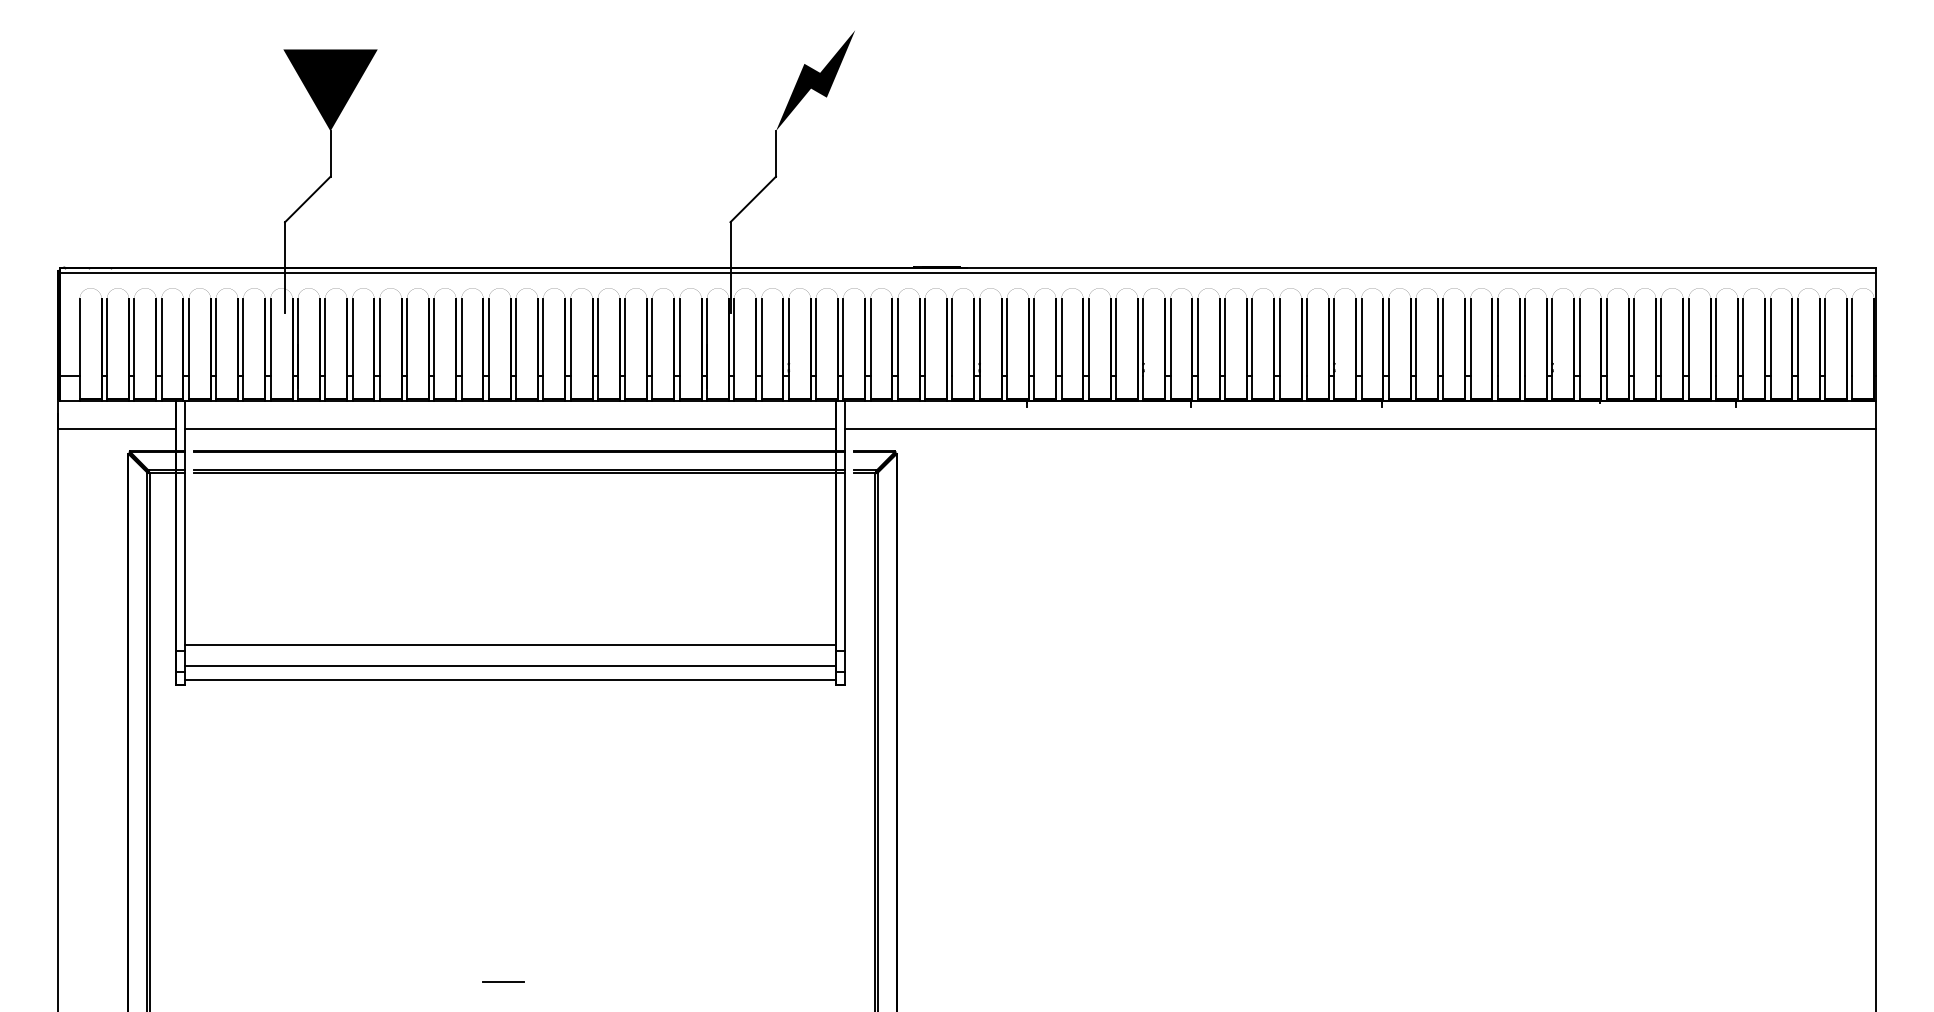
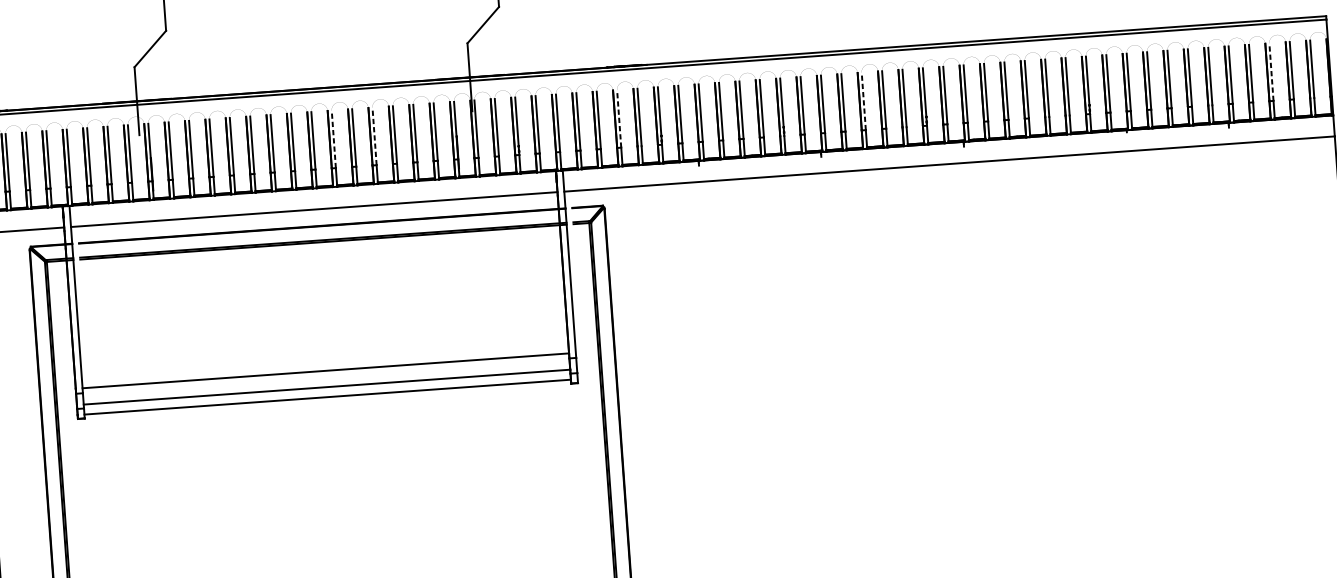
line: (543, 336) -> (333, 138), solid -> dashed
line: (597, 336) -> (374, 135), solid -> dashed
line: (925, 336) -> (619, 118), solid -> dashed
line: (1252, 336) -> (863, 100), solid -> dashed
line: (1797, 336) -> (1271, 71), solid -> dashed

